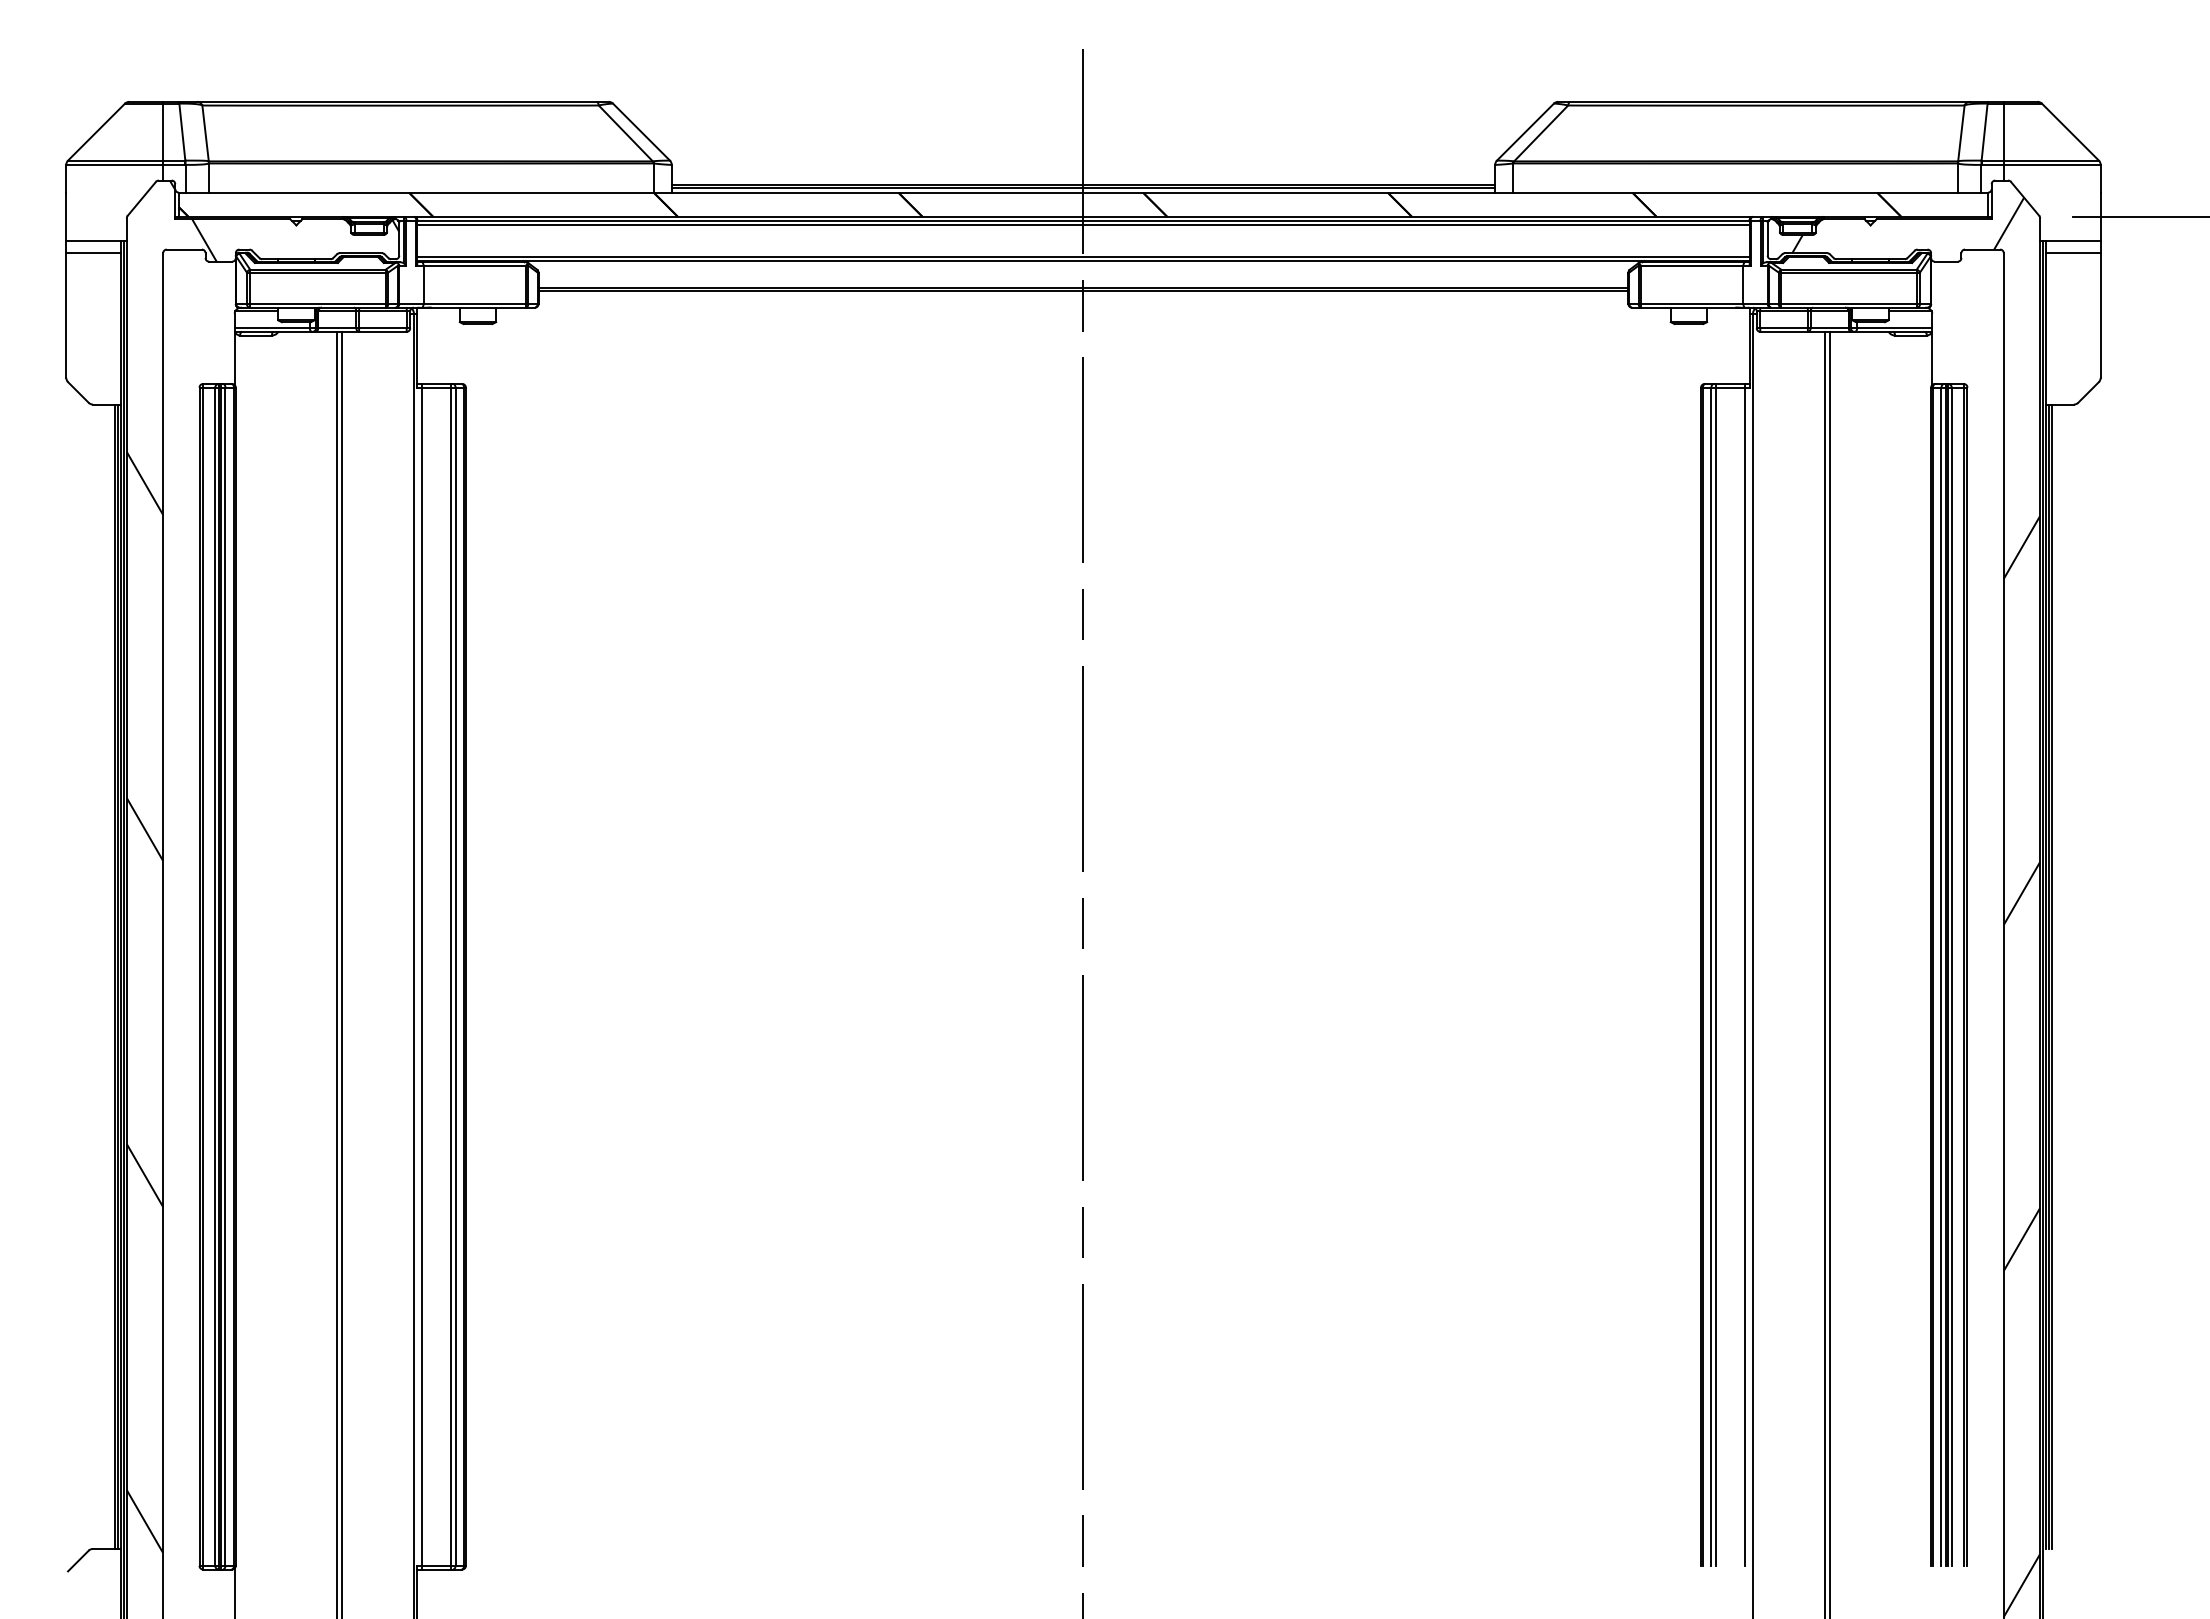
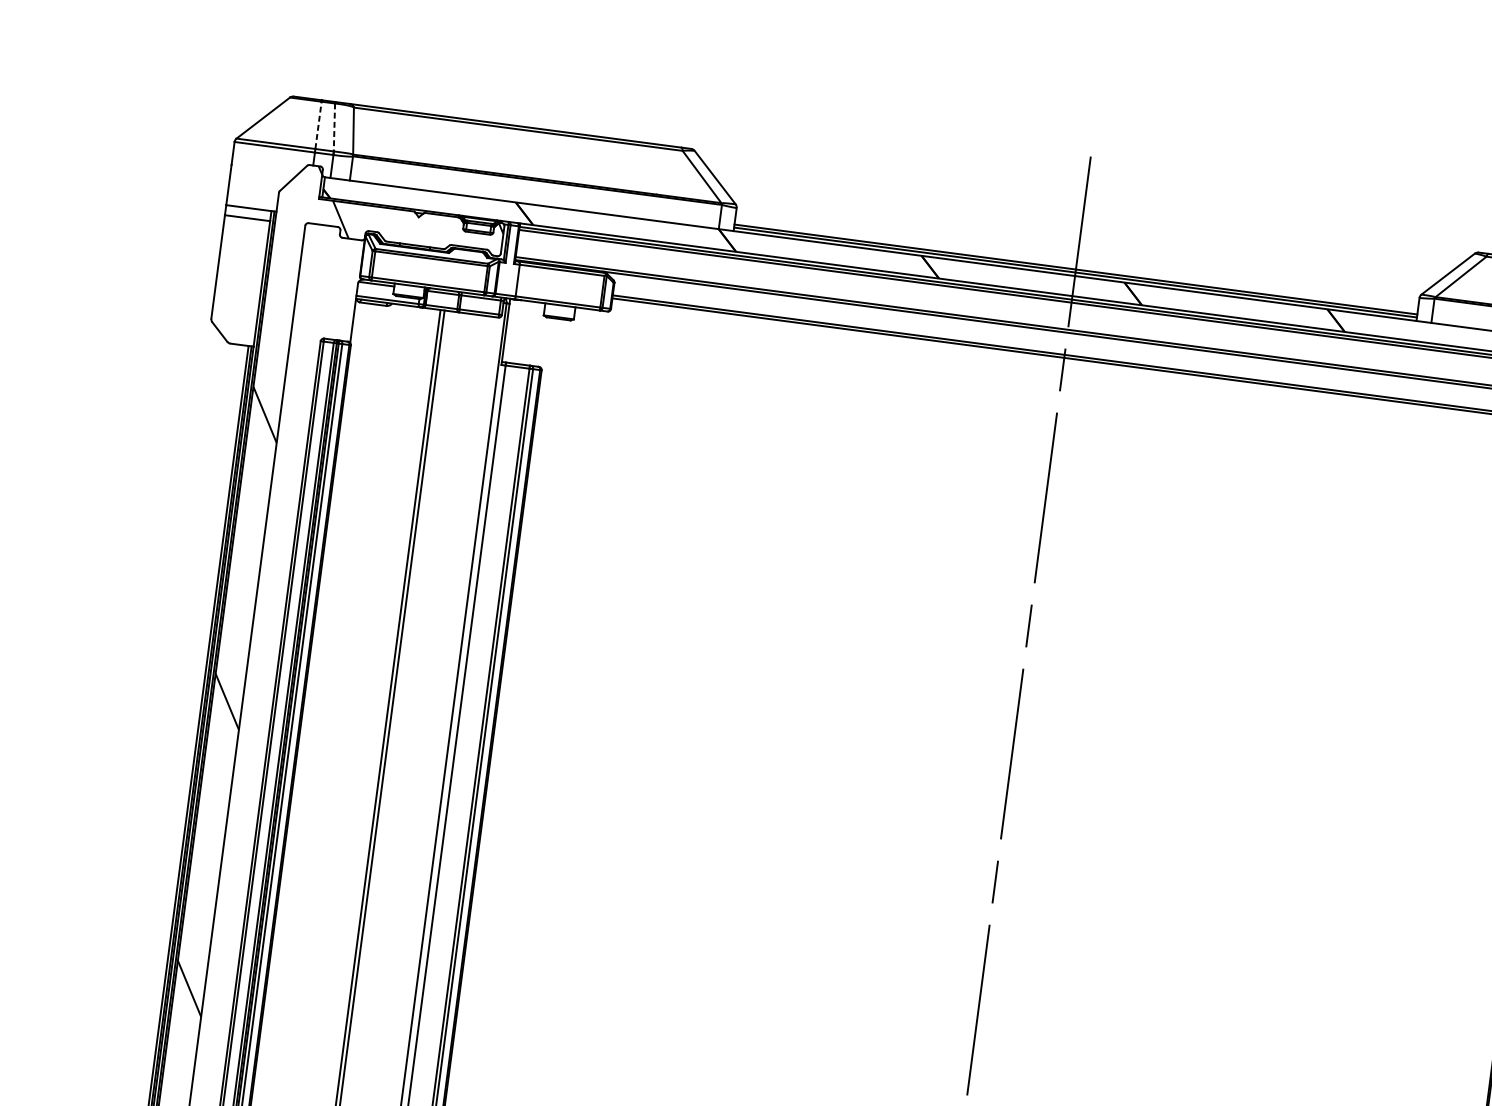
line: (163, 132) -> (318, 125), solid -> dashed
line: (182, 132) -> (334, 127), solid -> dashed

